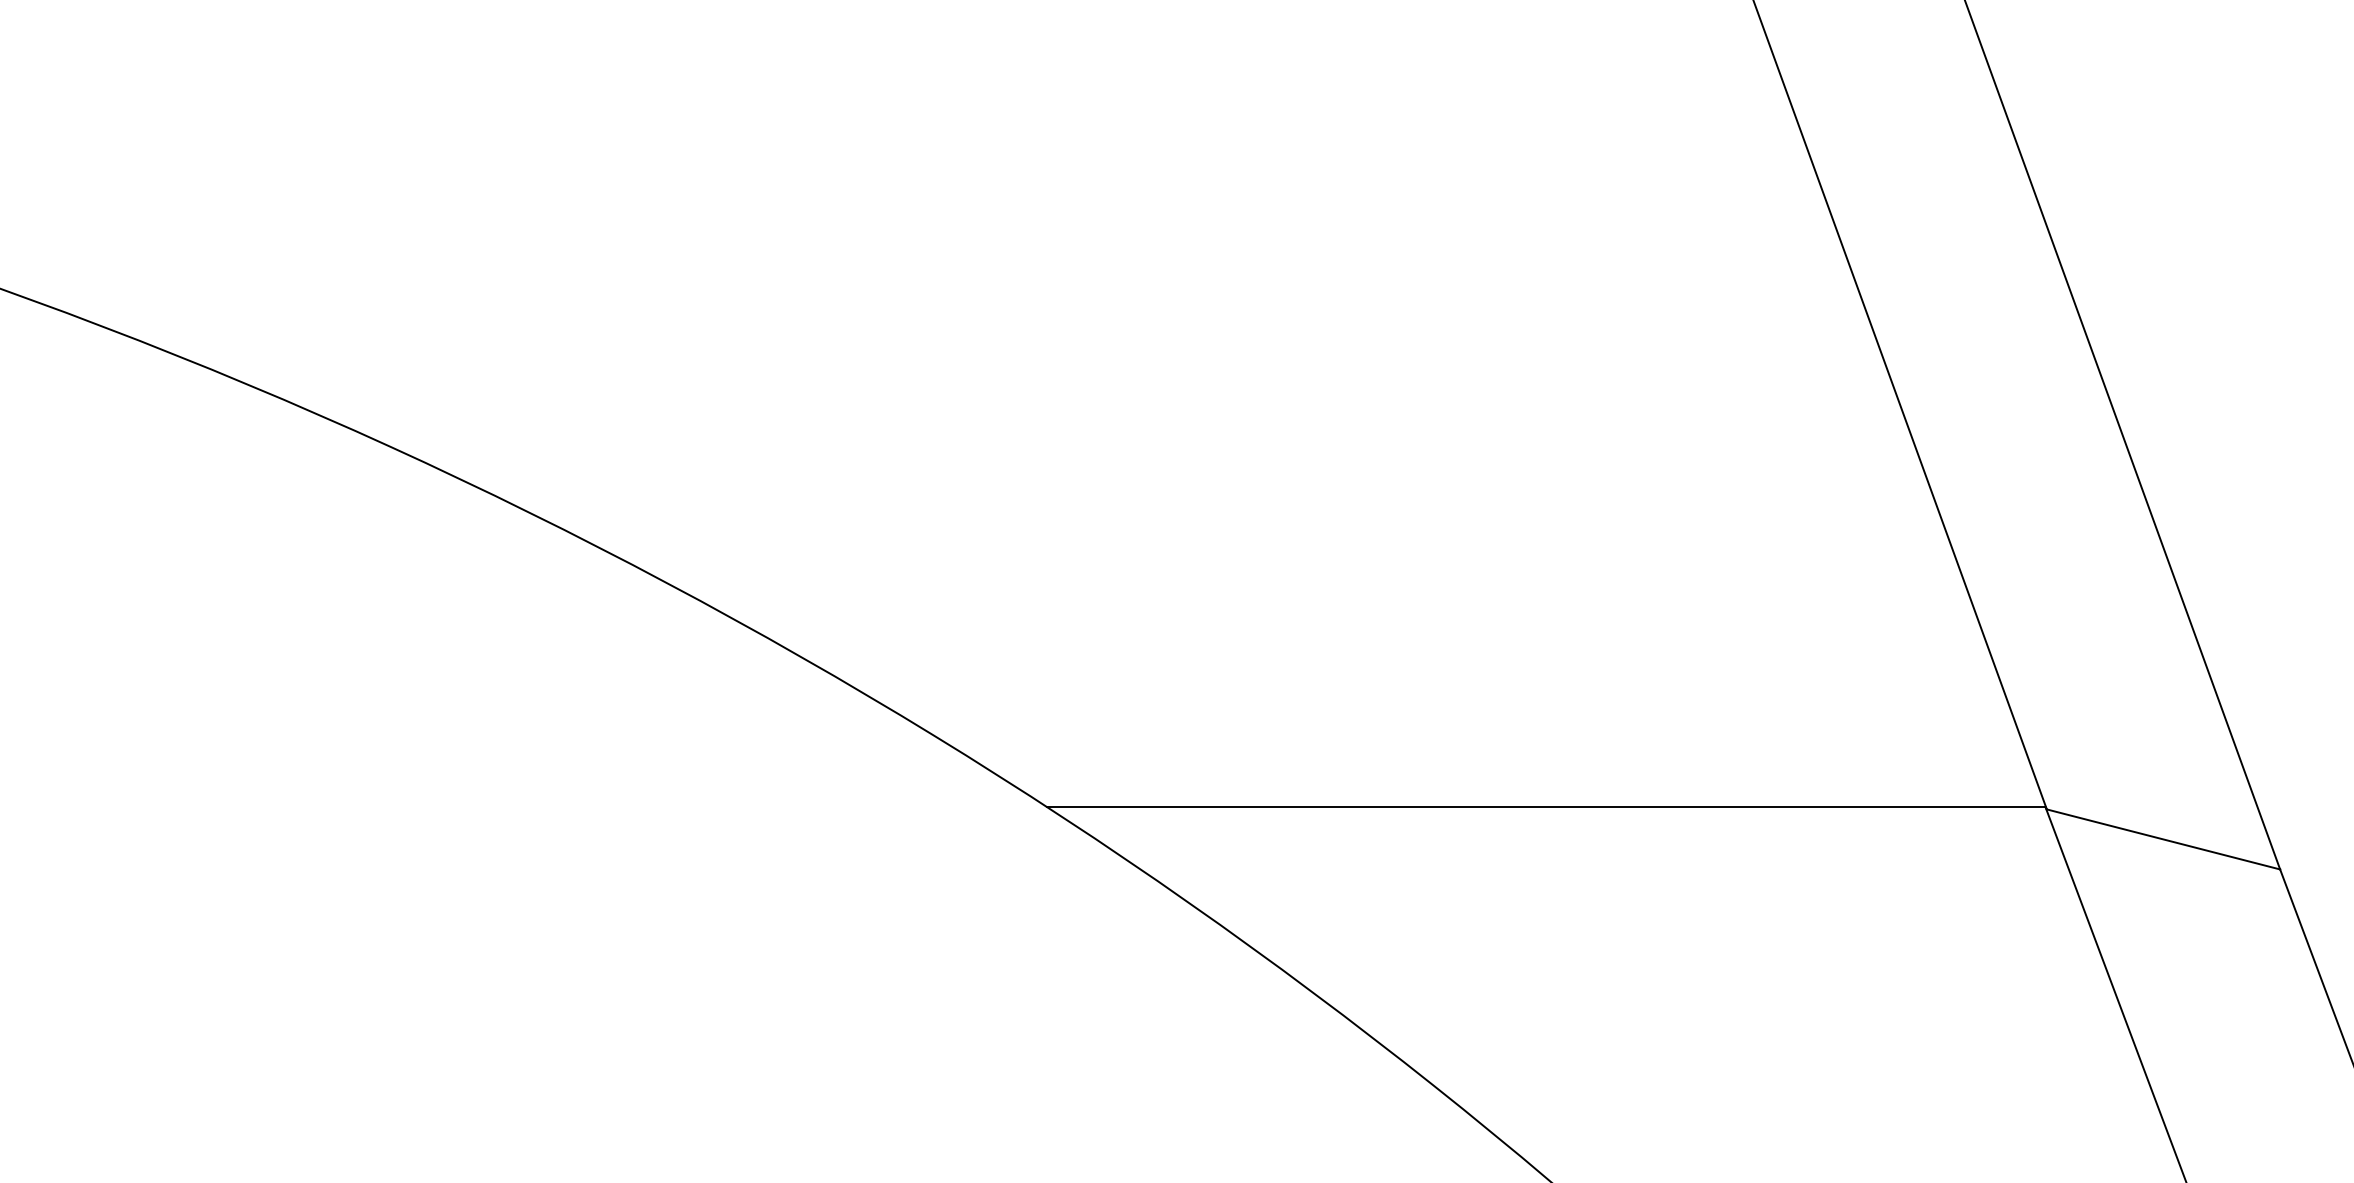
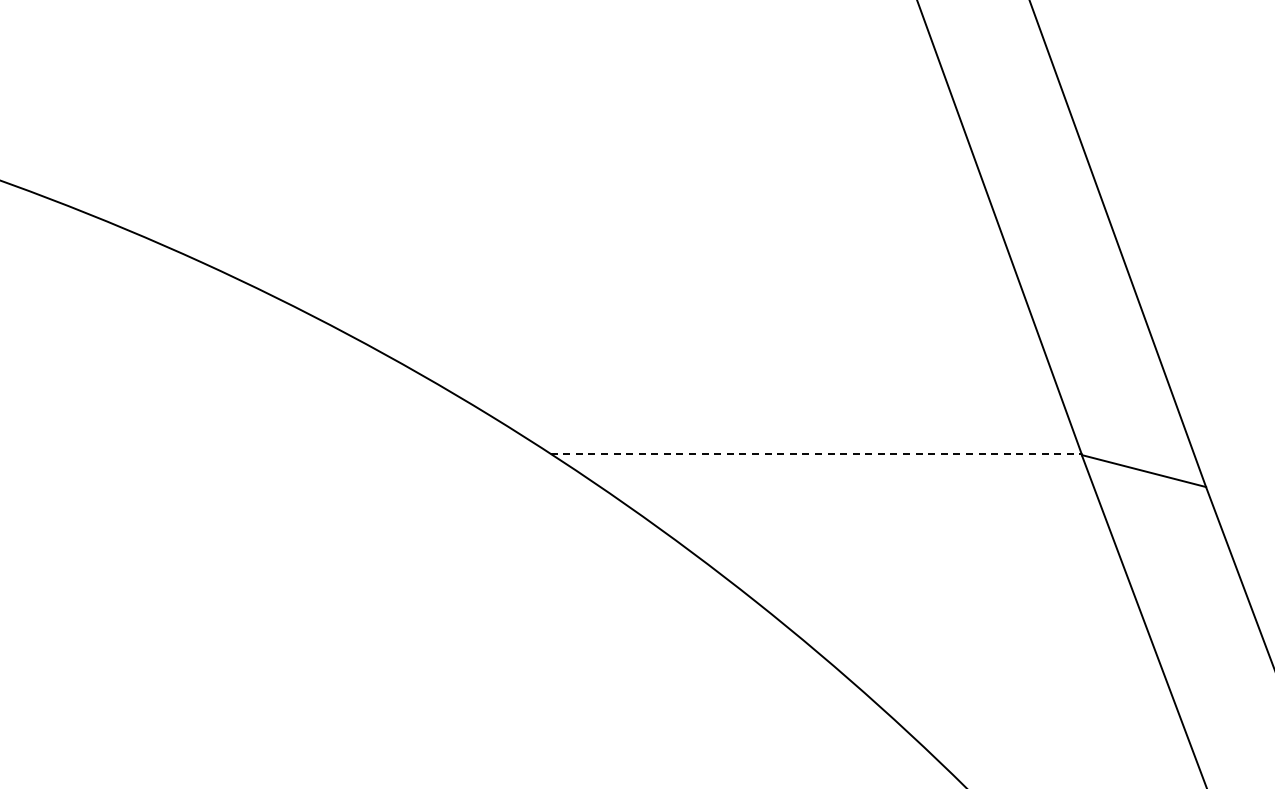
line: (1547, 806) -> (816, 453), solid -> dashed

